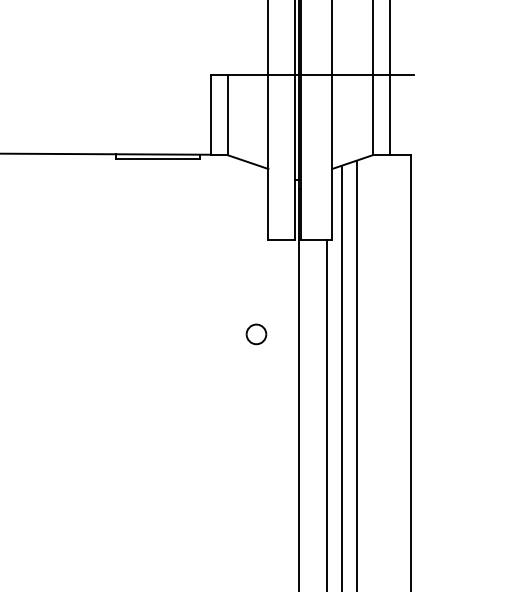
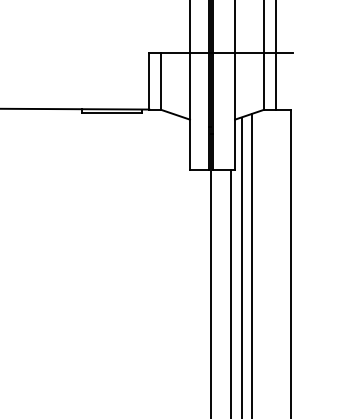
part: (256, 334) -> (181, 236), removed

